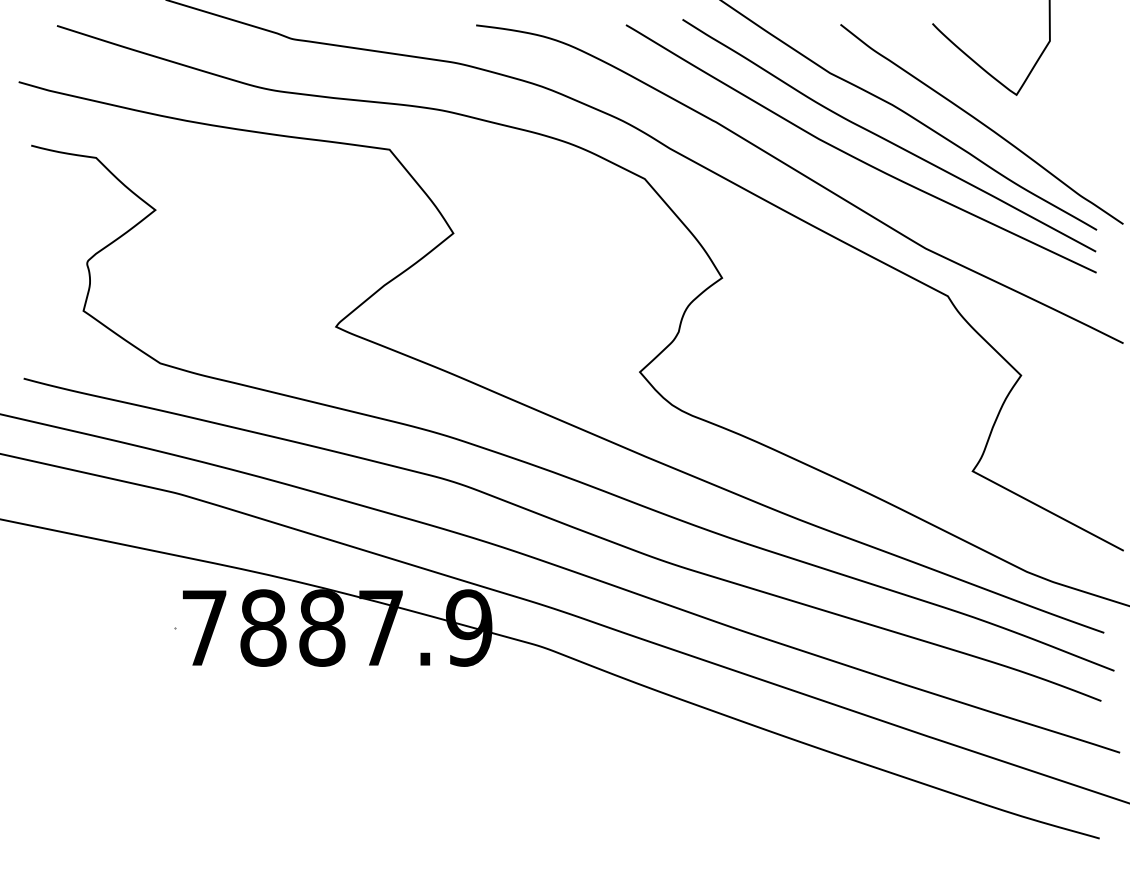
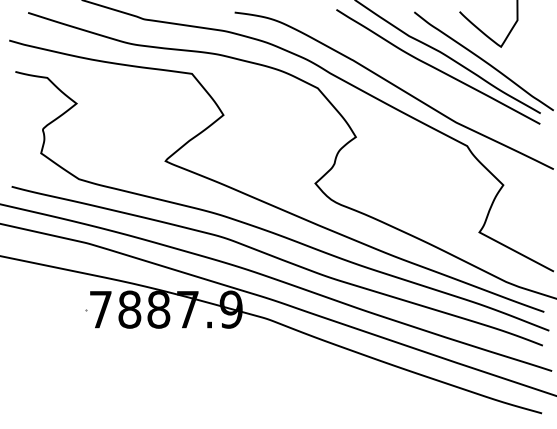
curve: (859, 157) -> (423, 77), removed

